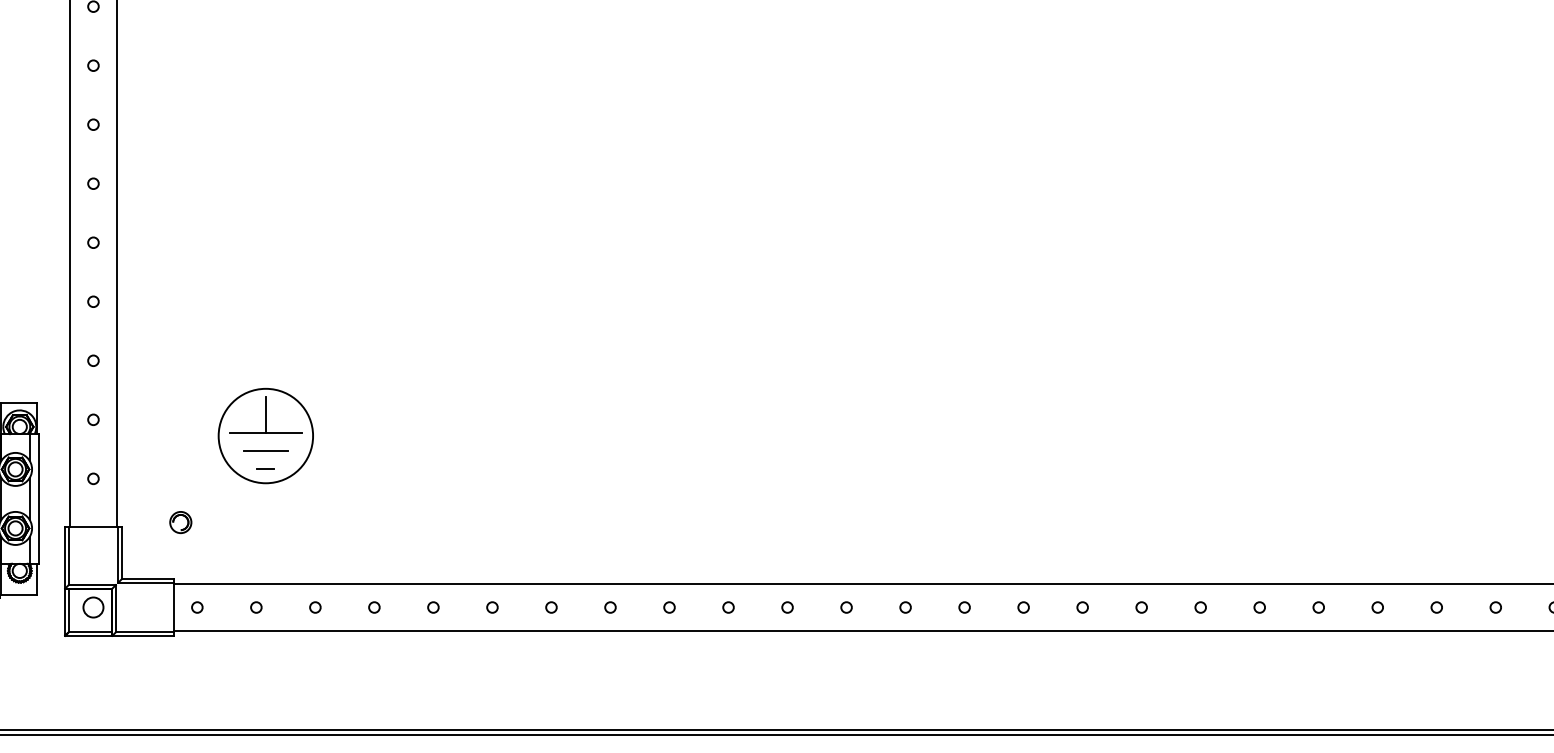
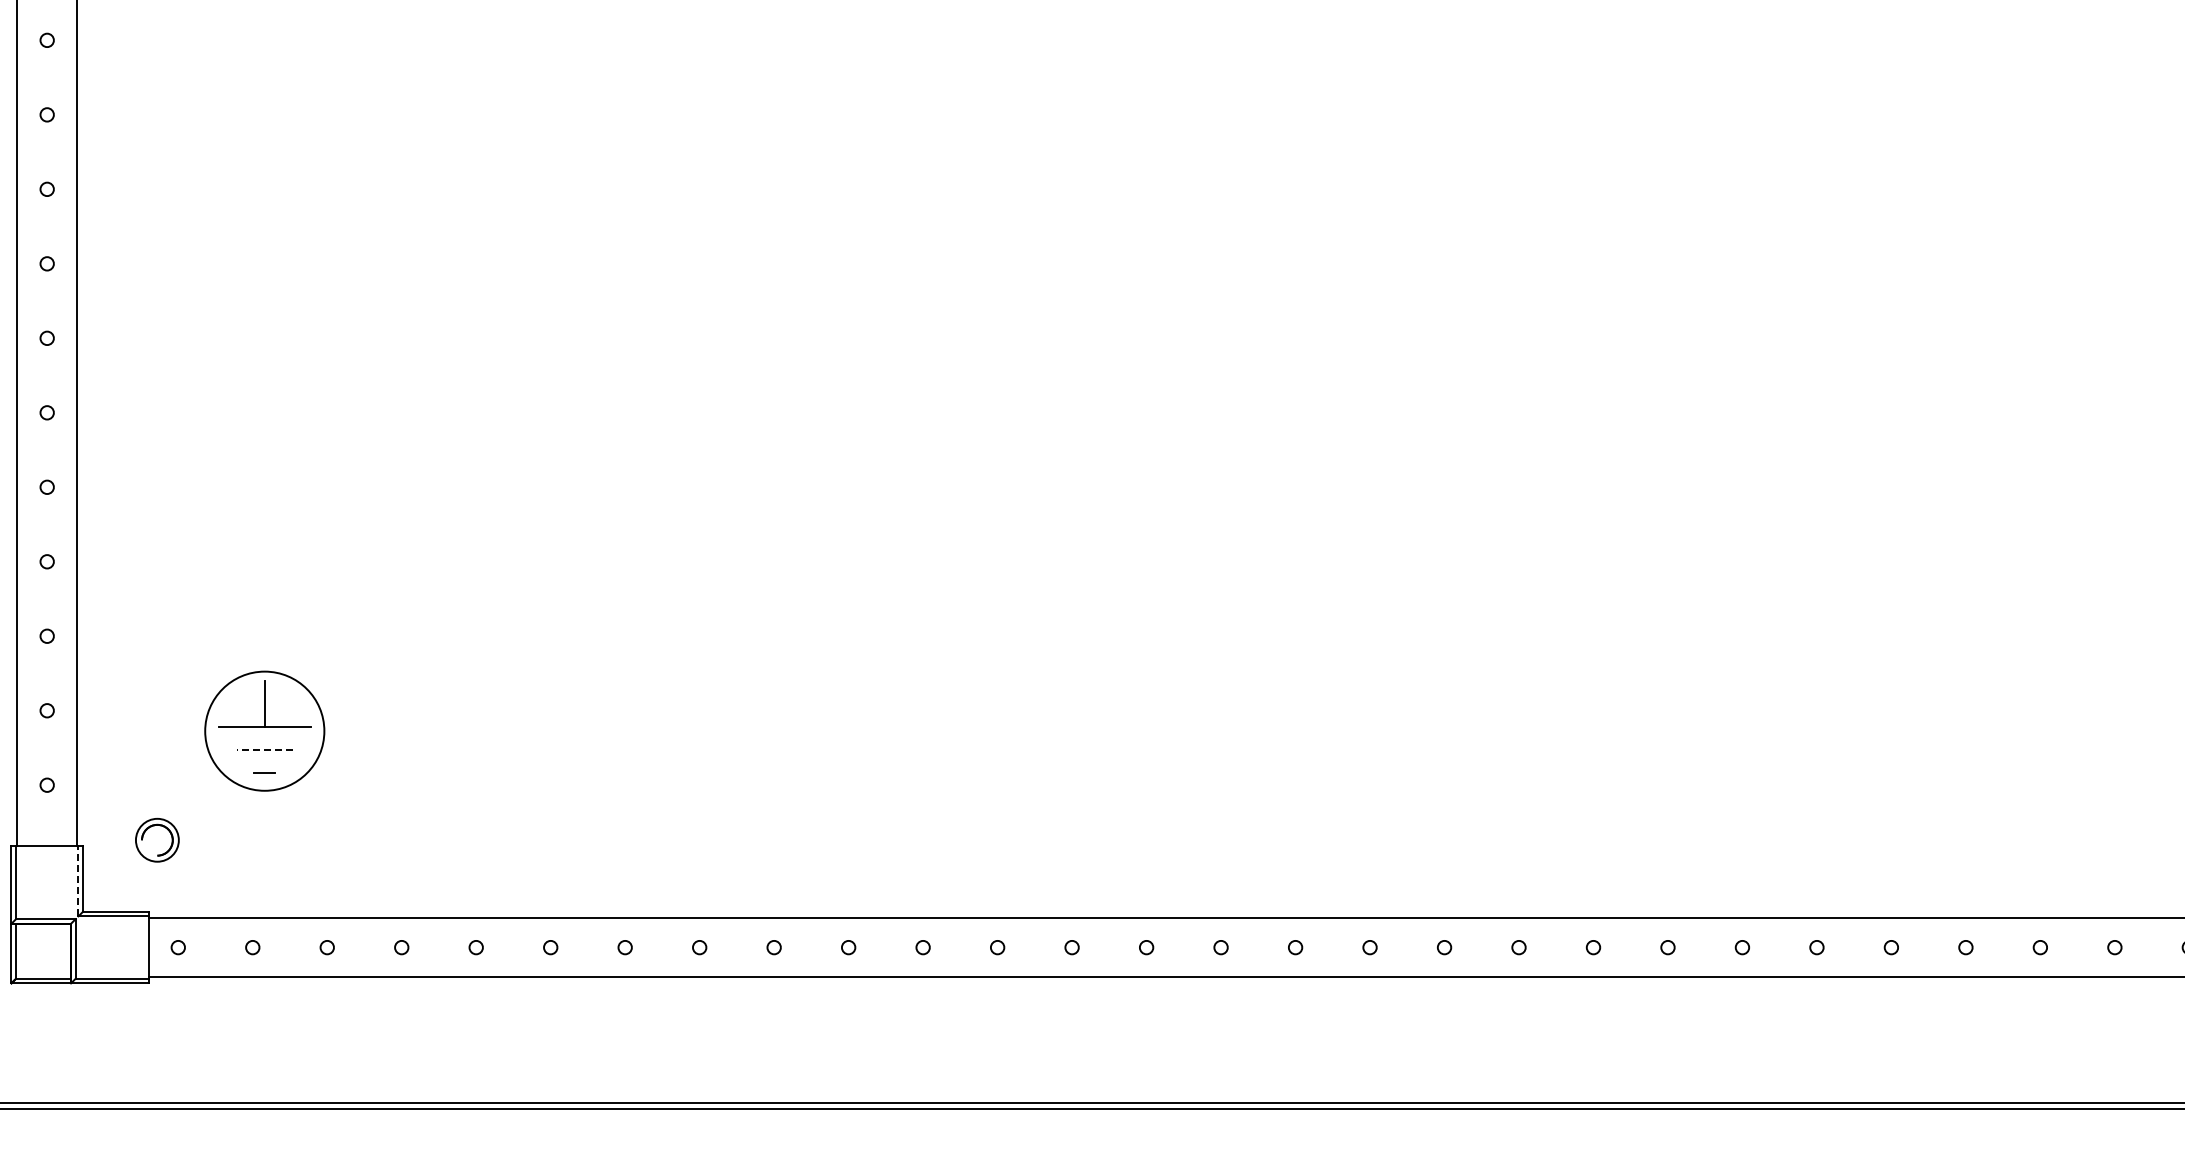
line: (265, 450) -> (264, 749), solid -> dashed
part: (180, 522) -> (157, 840), size x1.6
line: (118, 554) -> (78, 880), solid -> dashed
circle: (92, 607) -> (46, 947), removed

